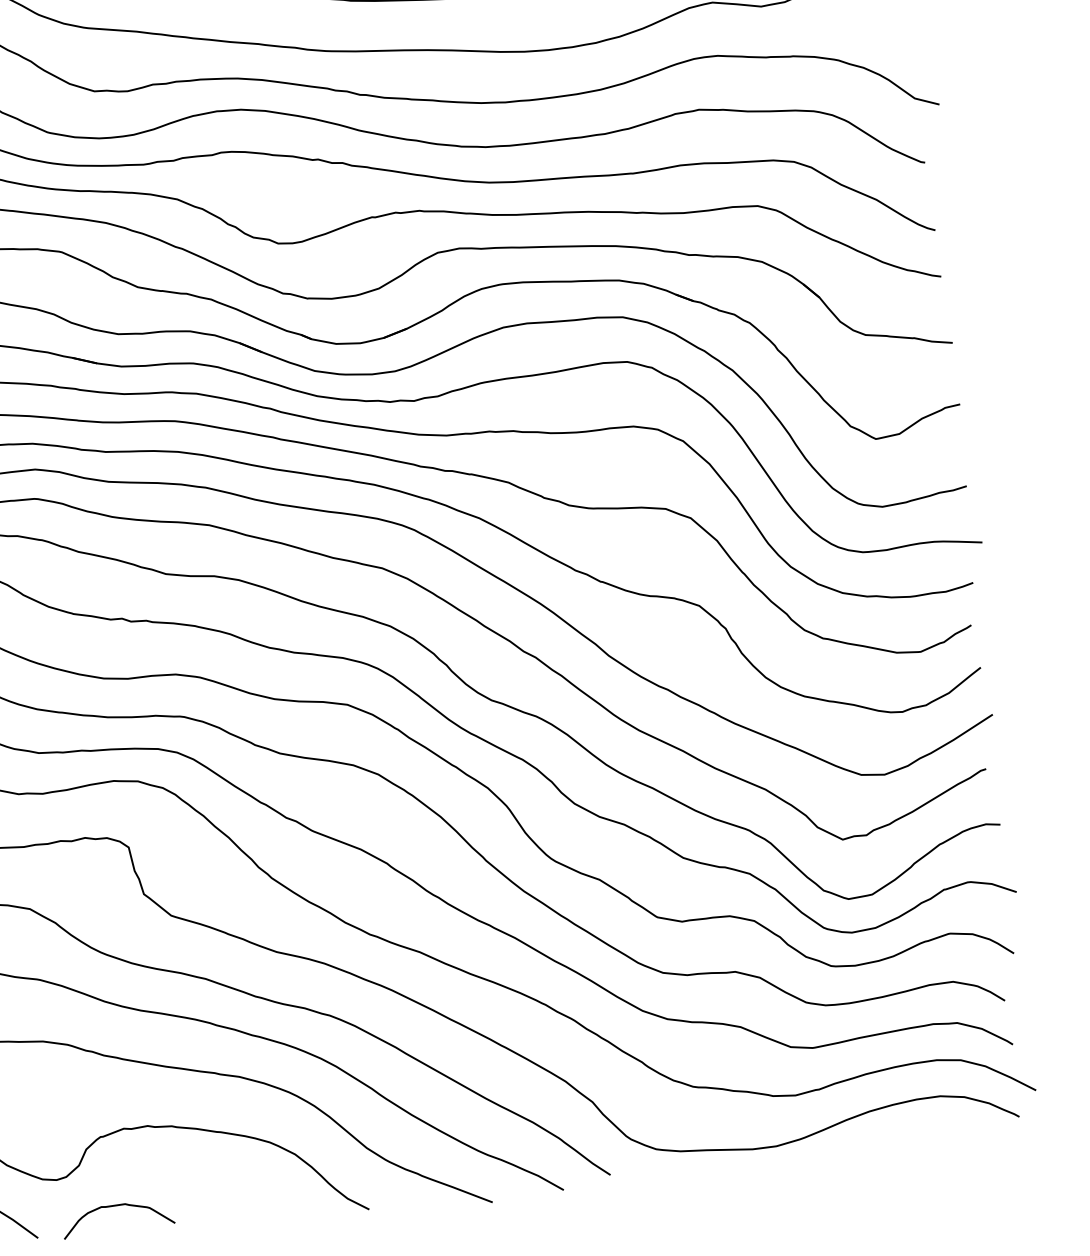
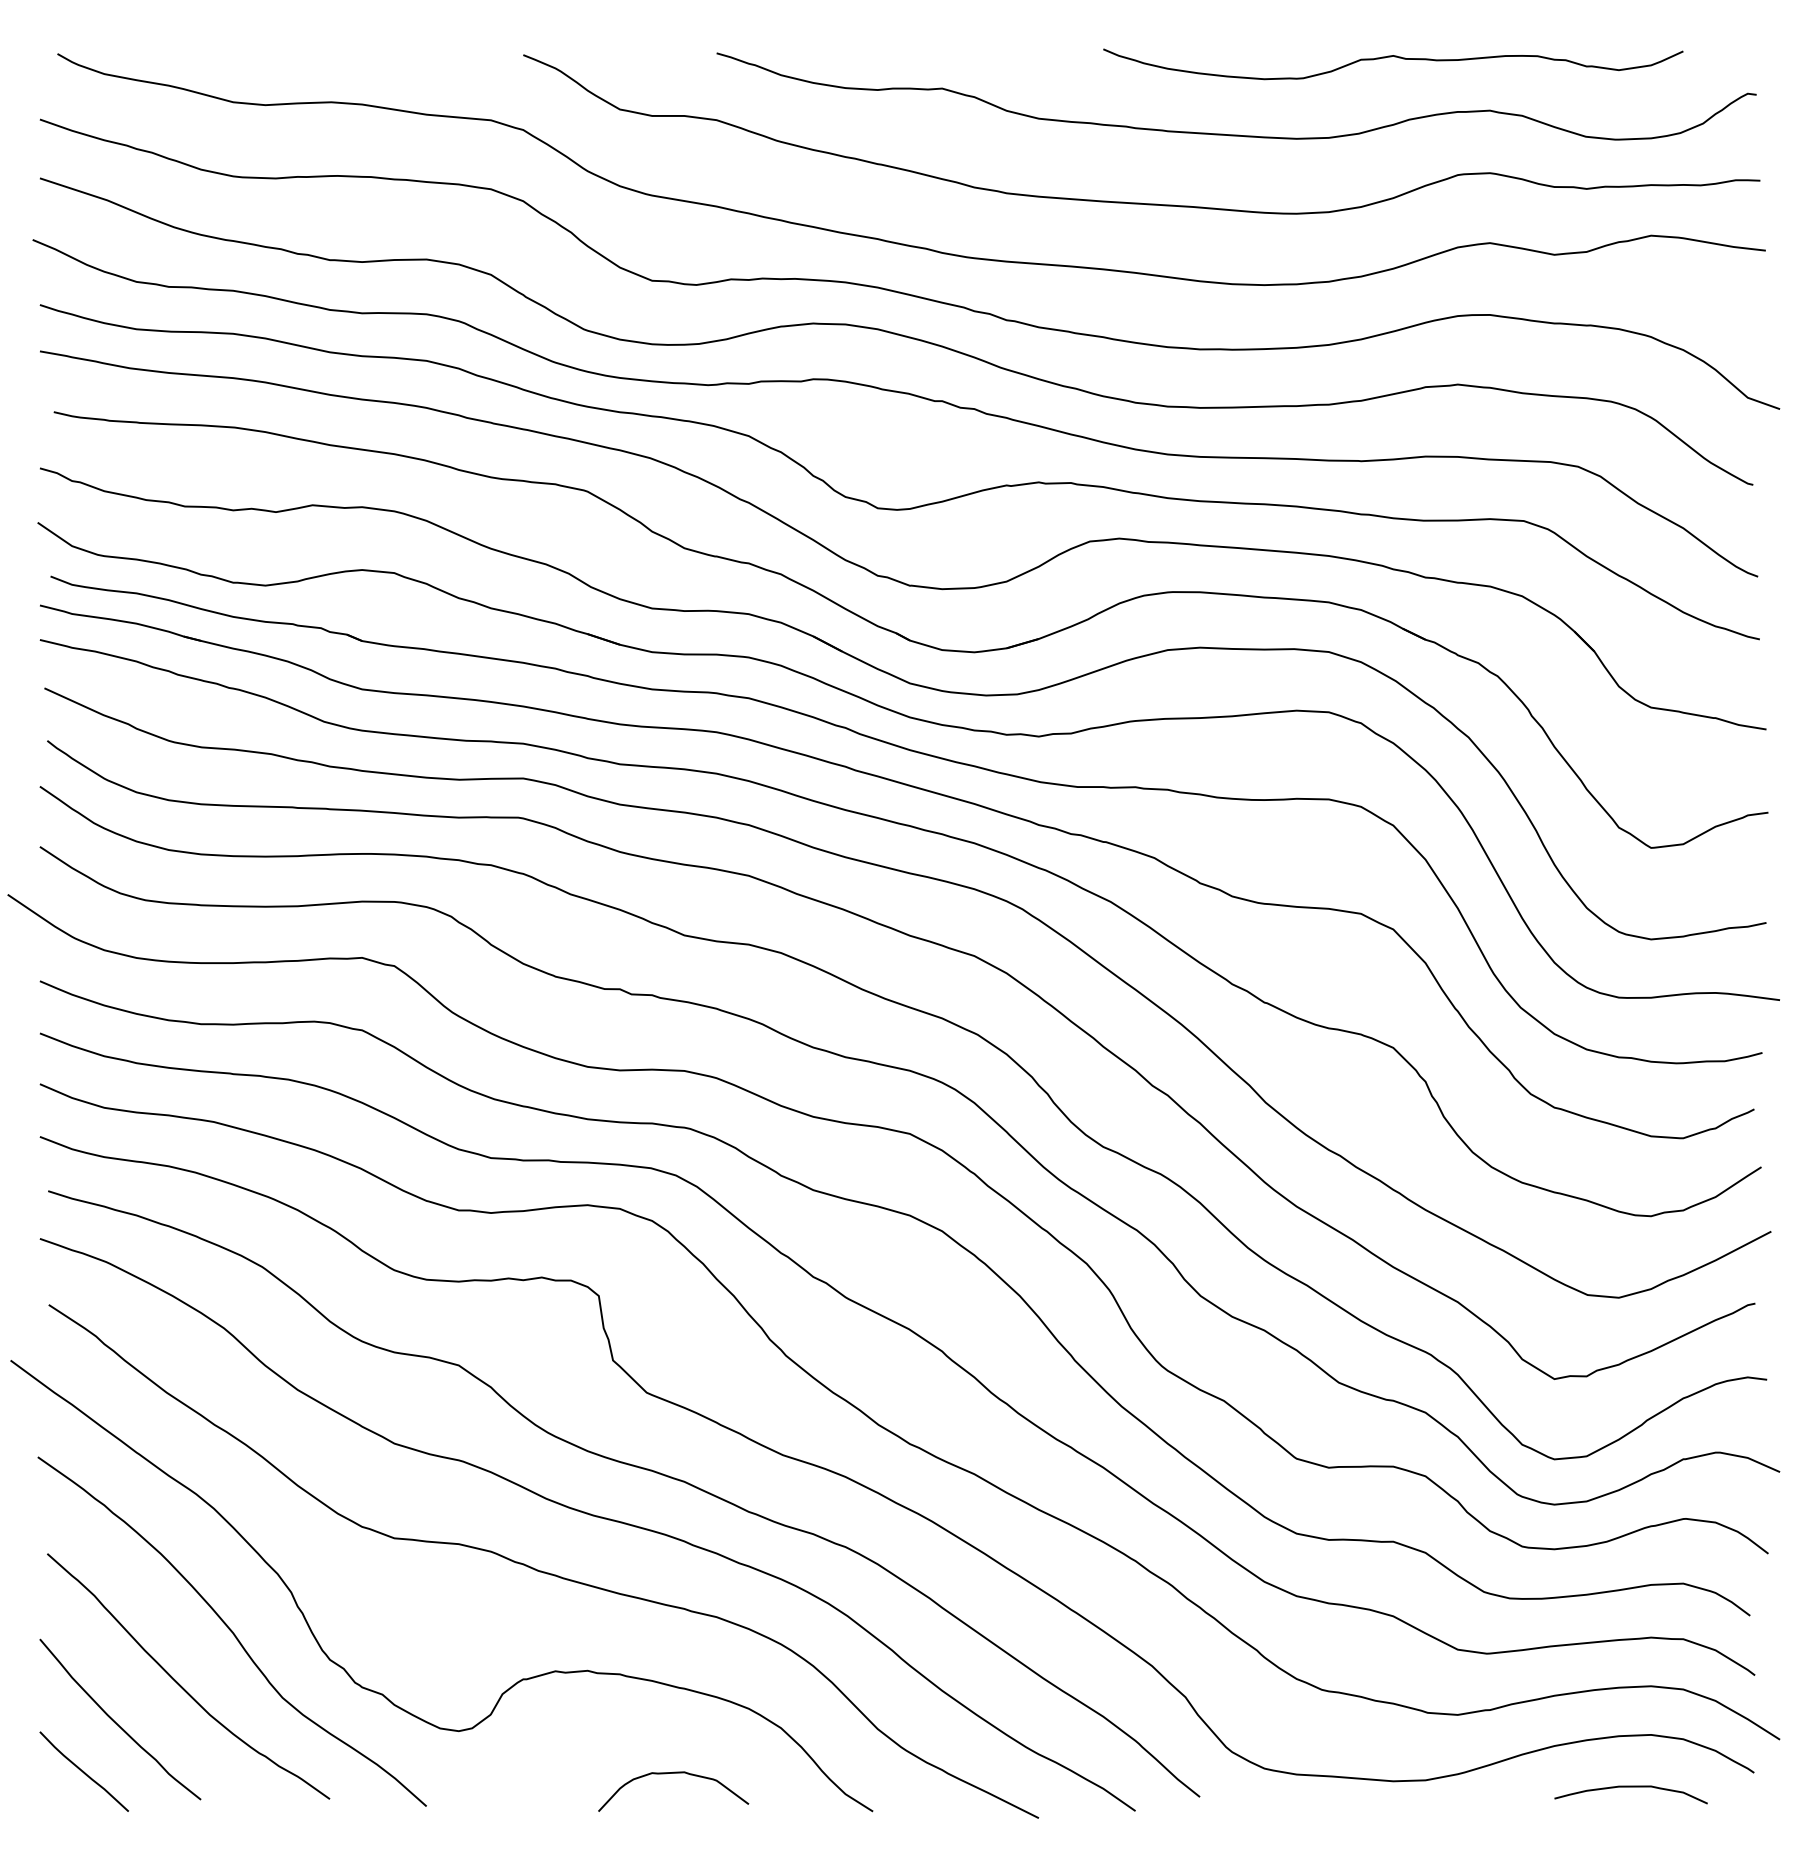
curve: (928, 1136) -> (1630, 1787), added
curve: (117, 1205) -> (673, 1773), moved

